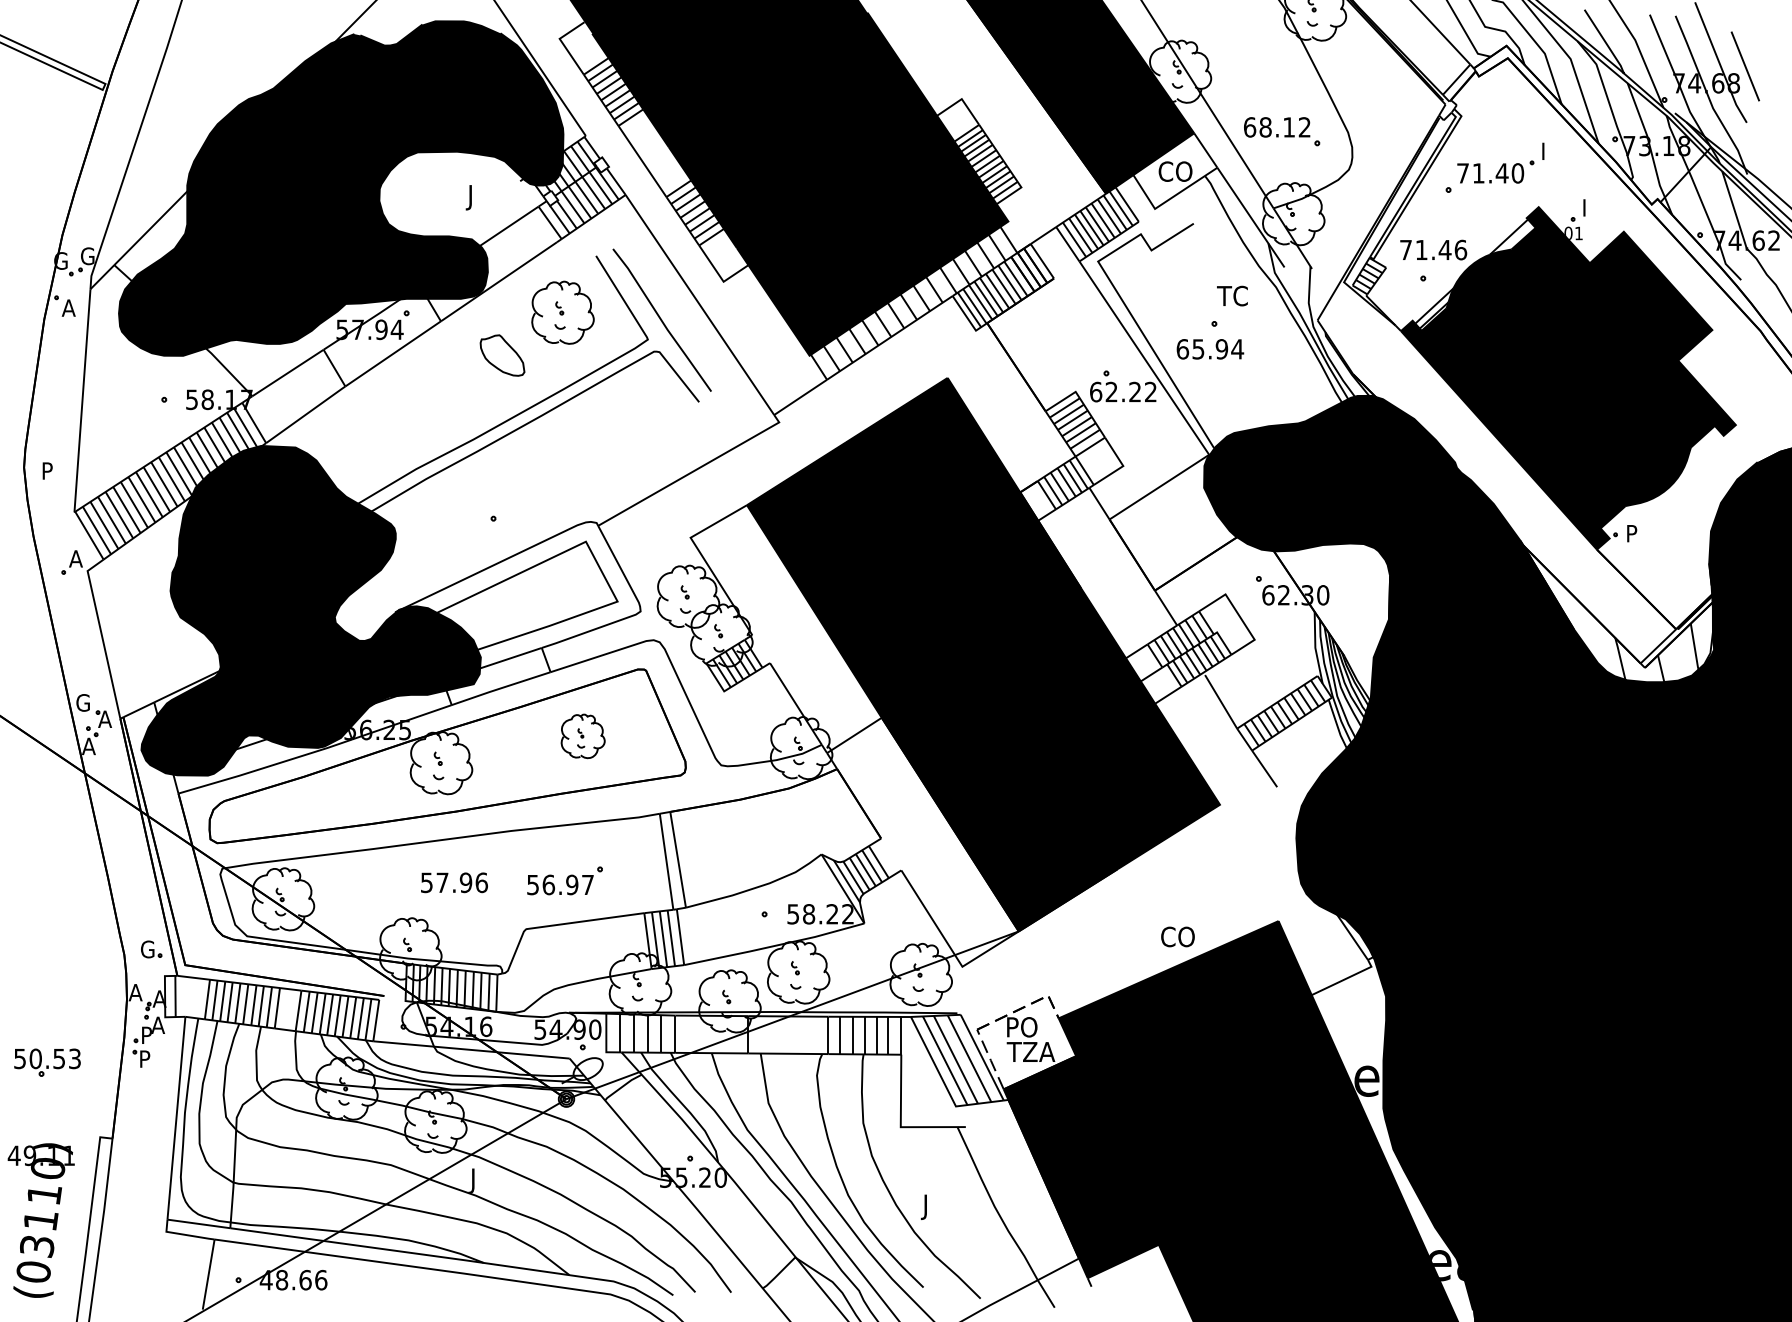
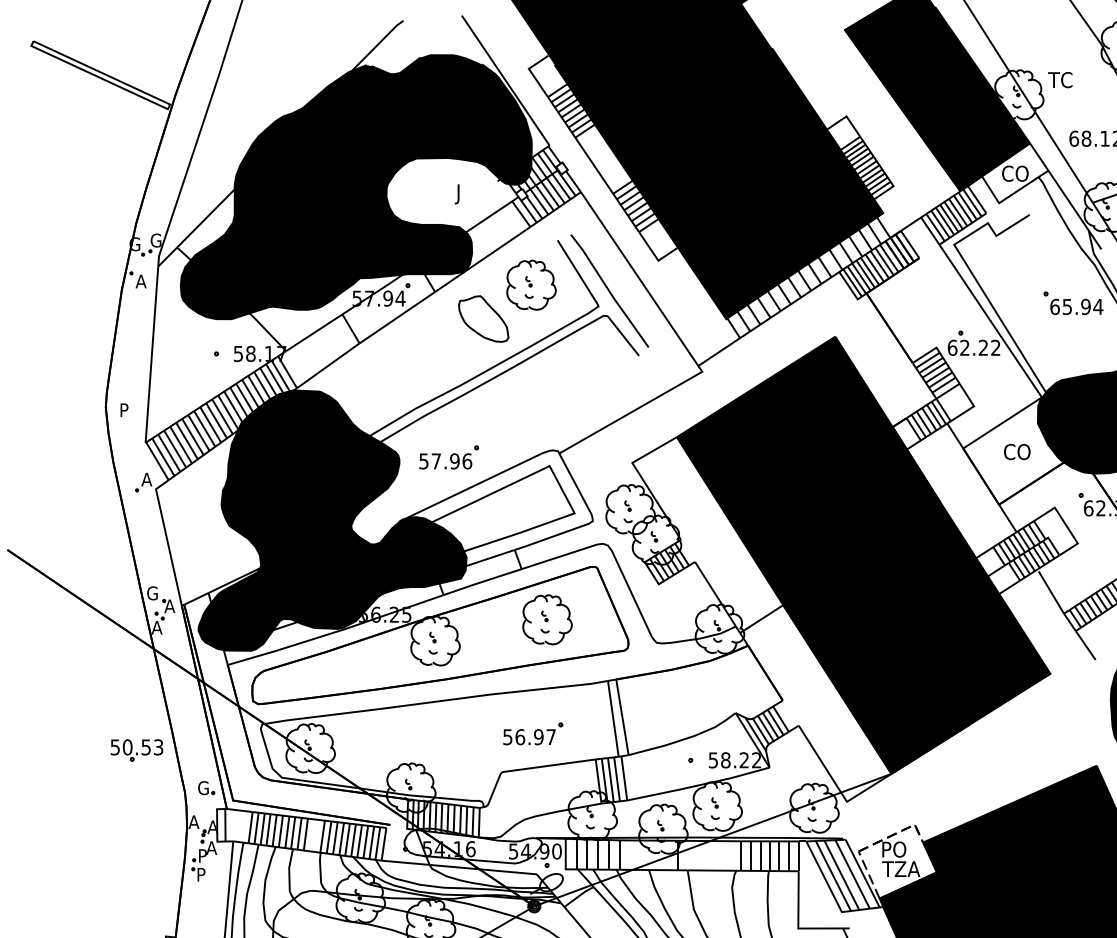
text: (1232, 295) -> (1060, 79), moved
text: (1210, 349) -> (1076, 307), moved
part: (502, 355) -> (483, 318), size x1.43
part: (582, 736) -> (546, 619), size x1.43
text: (454, 882) -> (445, 461), moved
text: (1177, 936) -> (1016, 451), moved
part: (47, 1062) -> (136, 750), moved

